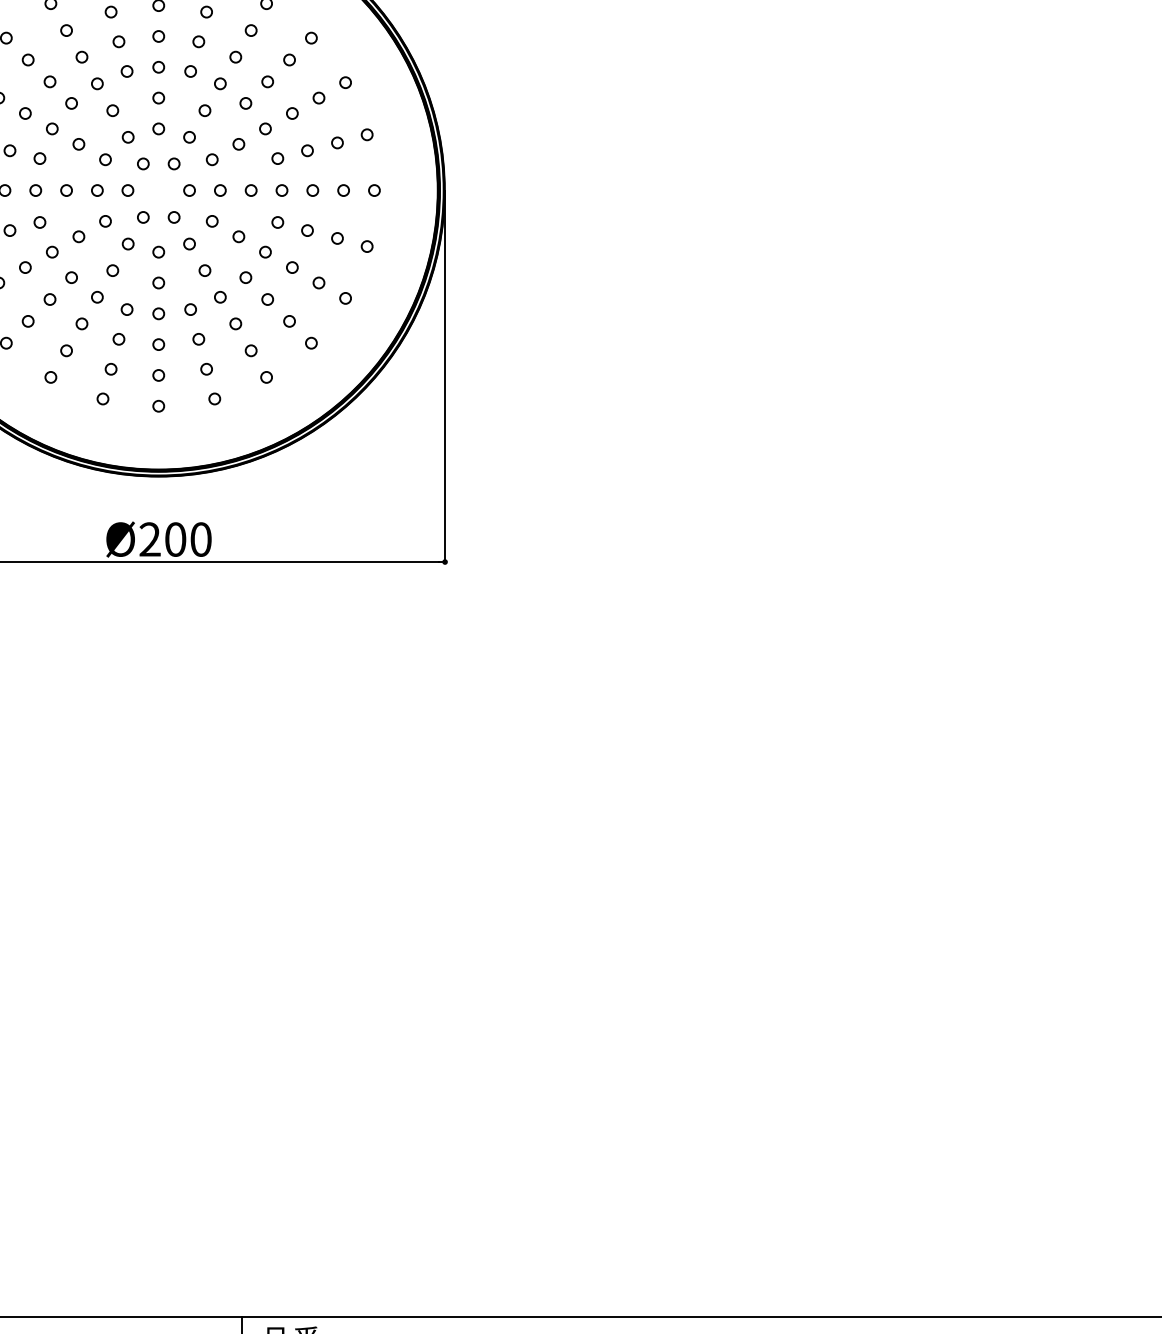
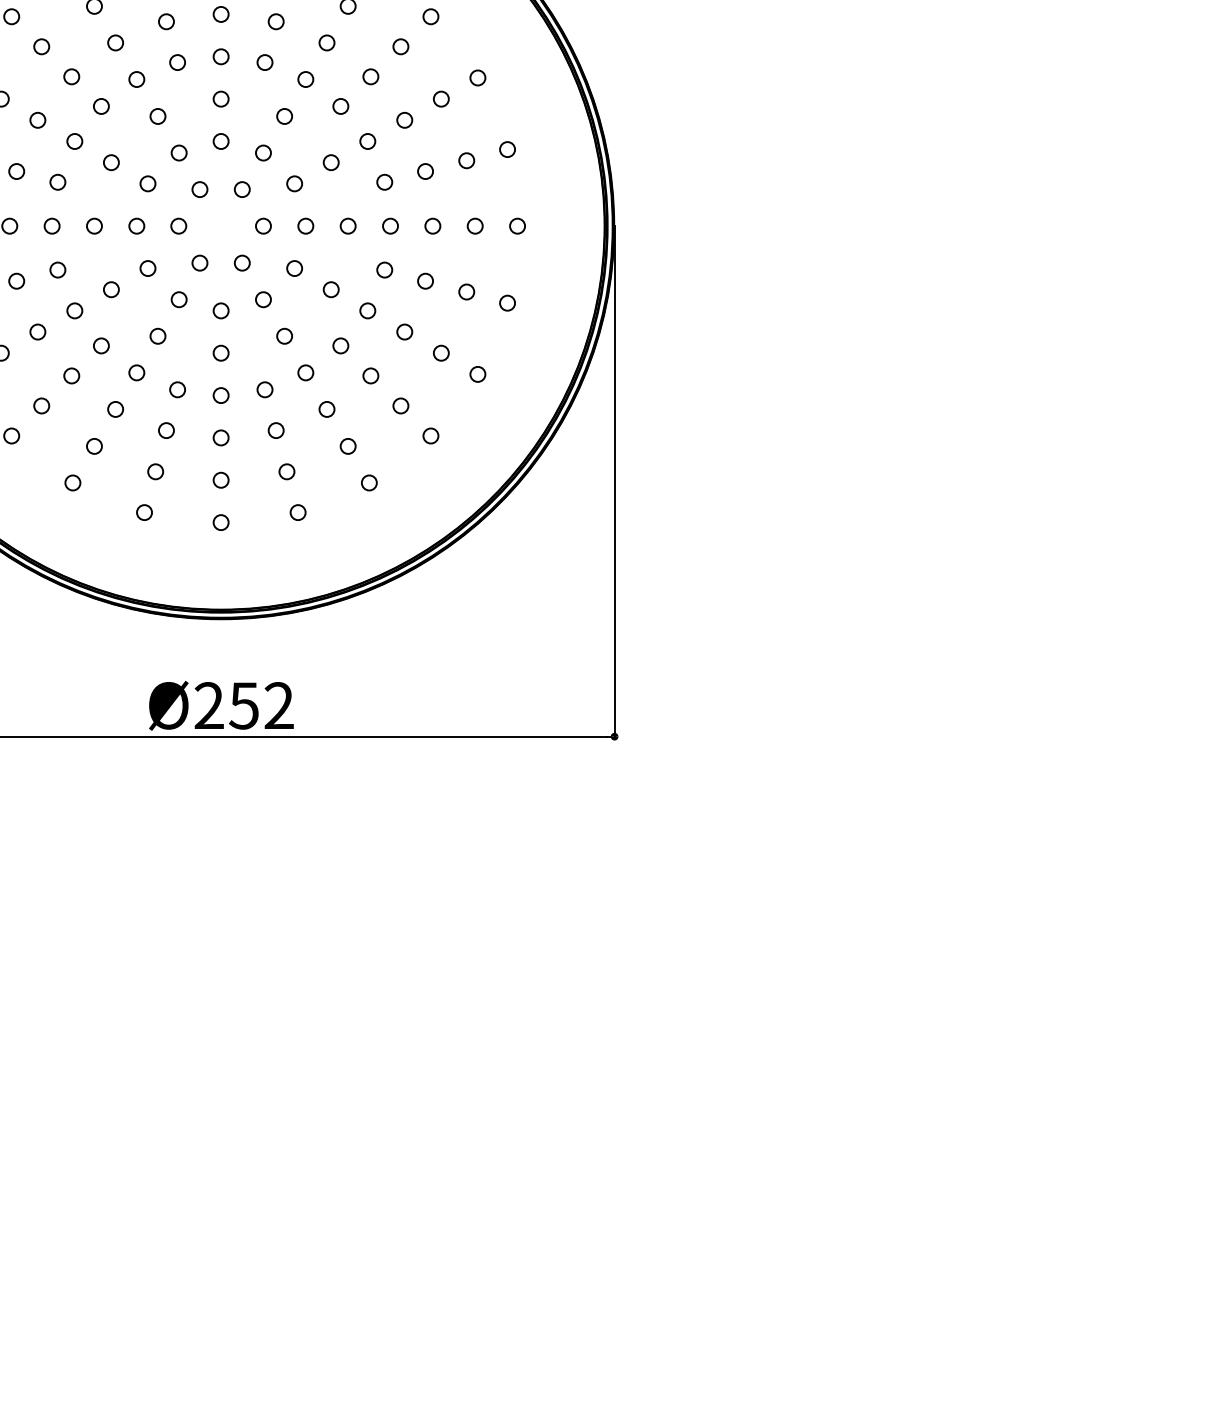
text: (187, 539) -> (260, 705), Ø200 -> Ø252

